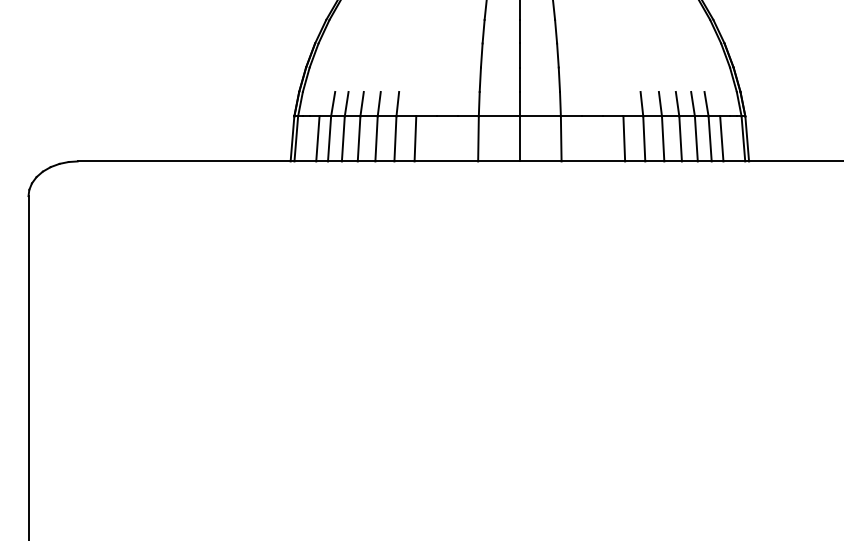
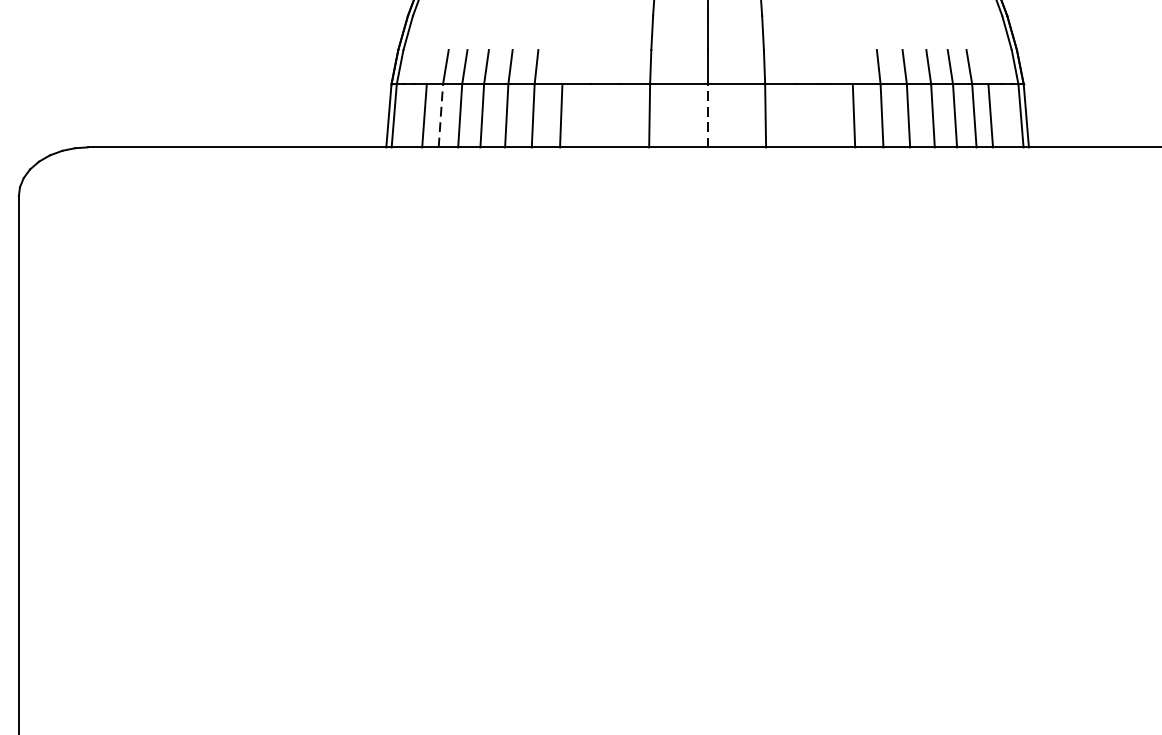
line: (329, 138) -> (440, 115), solid -> dashed
line: (519, 138) -> (707, 115), solid -> dashed

